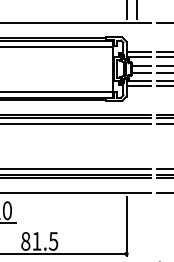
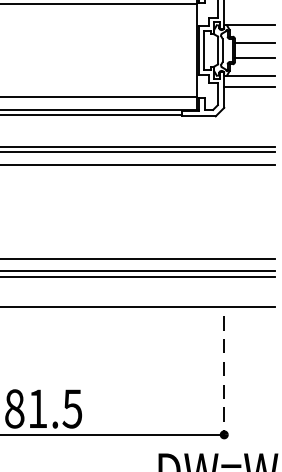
line: (138, 51) -> (249, 13), removed
line: (126, 226) -> (224, 377), solid -> dashed

